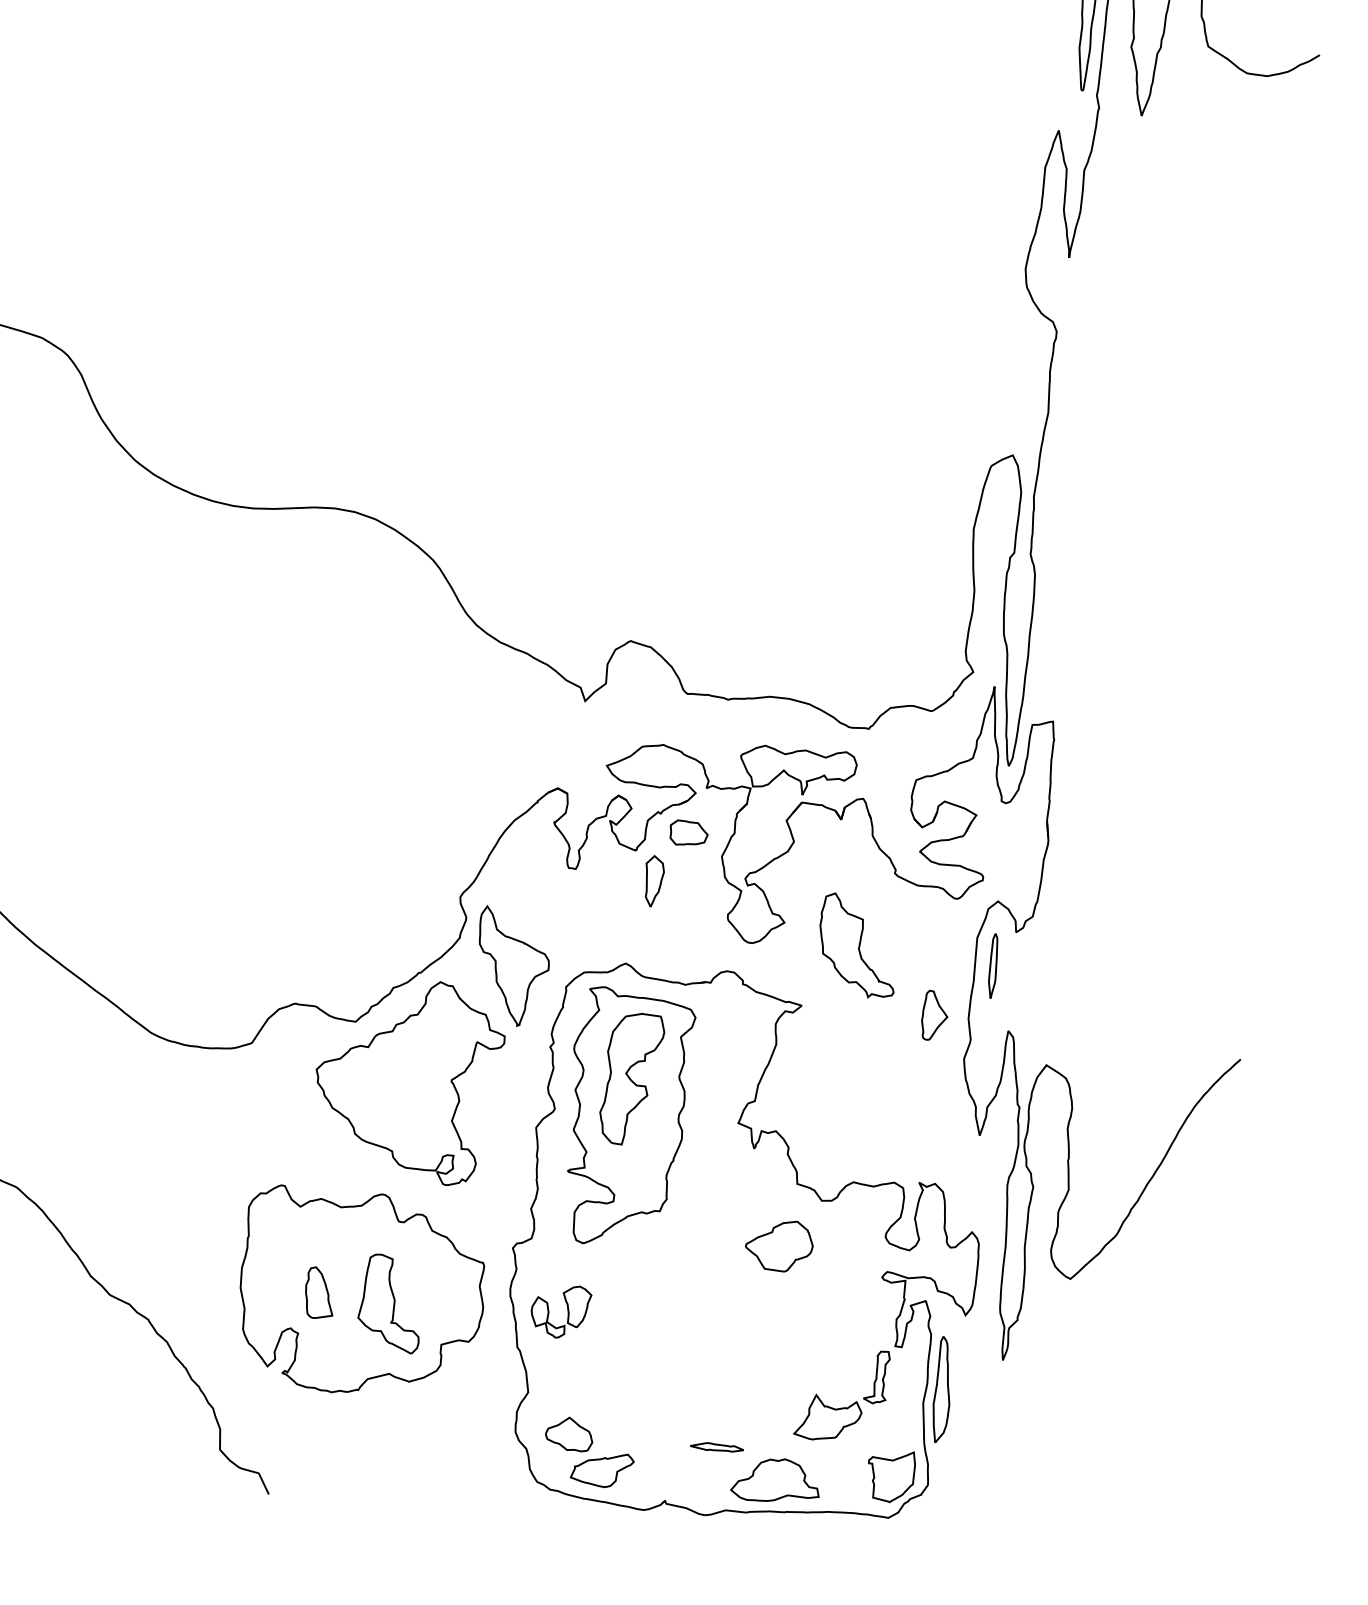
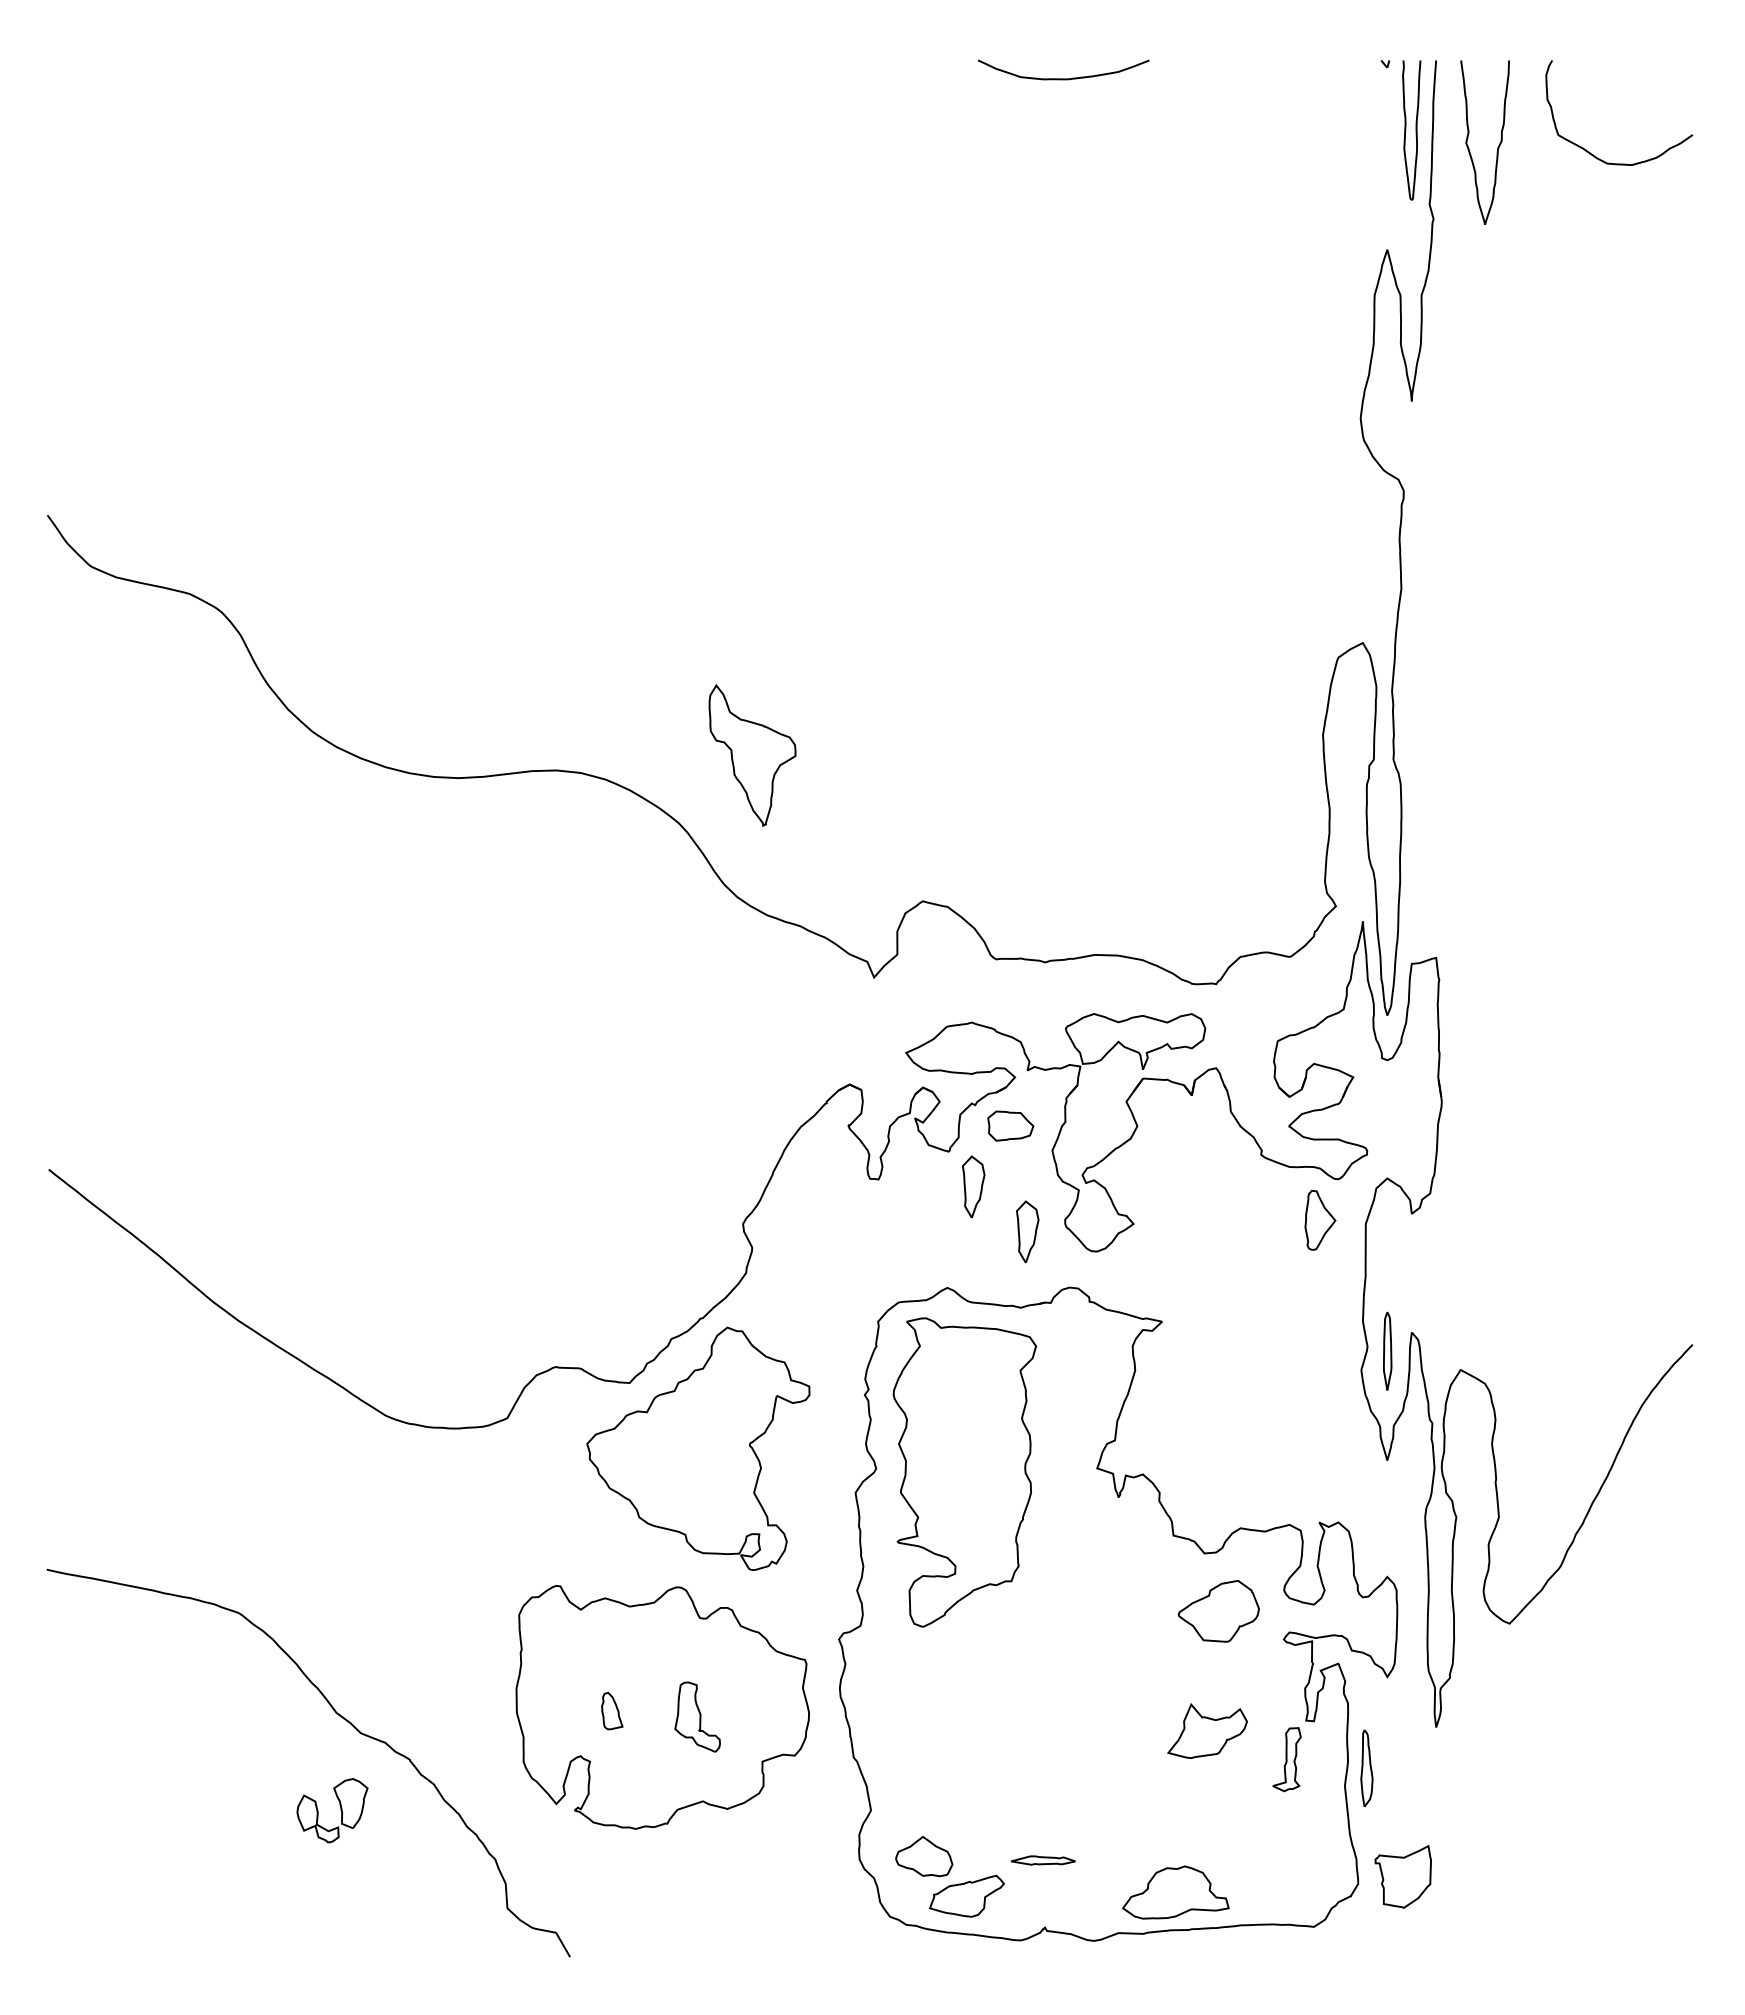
part: (695, 921) -> (1027, 1231), added
part: (857, 945) -> (1223, 1244), removed
part: (993, 965) -> (1387, 1350), moved
part: (512, 966) -> (752, 755), moved
part: (935, 1015) -> (1320, 1219), moved
part: (631, 1078) -> (965, 1425), removed
part: (779, 1245) -> (1218, 1611), moved
part: (320, 1292) -> (612, 1710), size x0.6
part: (390, 1303) -> (697, 1716), size x0.6
part: (567, 1311) -> (340, 1810), moved
part: (942, 1389) -> (1366, 1768), size x0.6
part: (828, 1417) -> (1207, 1730), moved
part: (717, 1447) -> (1043, 1860), moved
part: (890, 1476) -> (1402, 1876), moved

